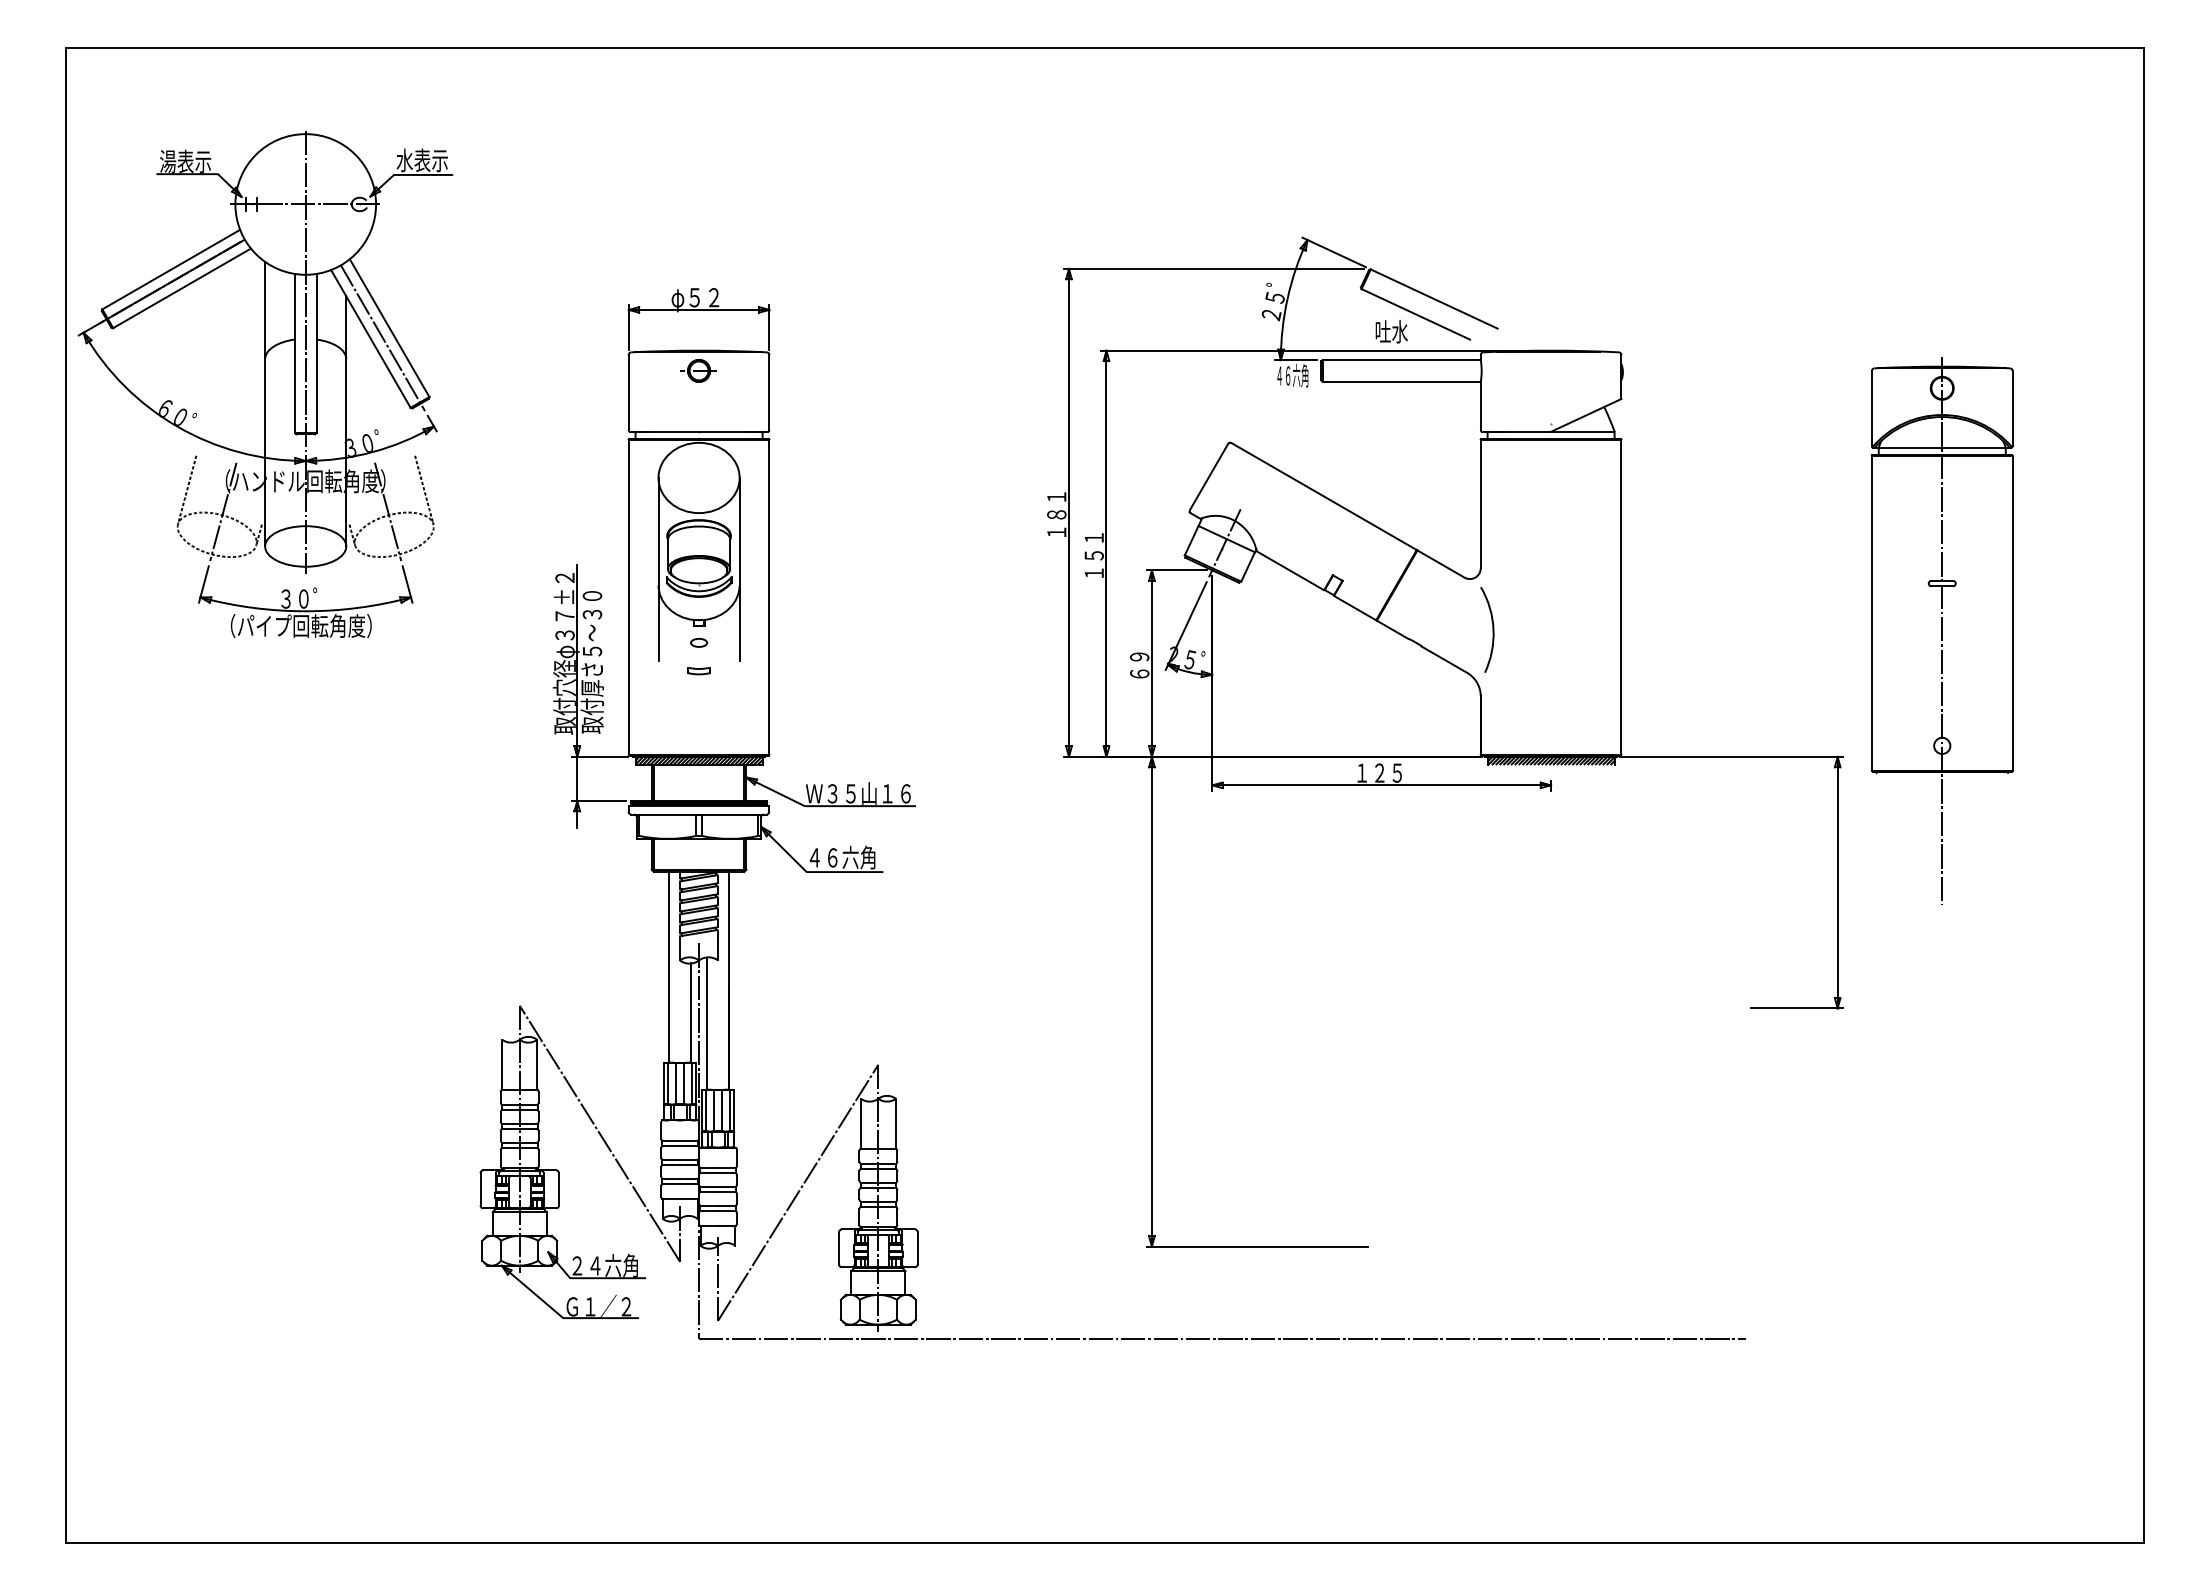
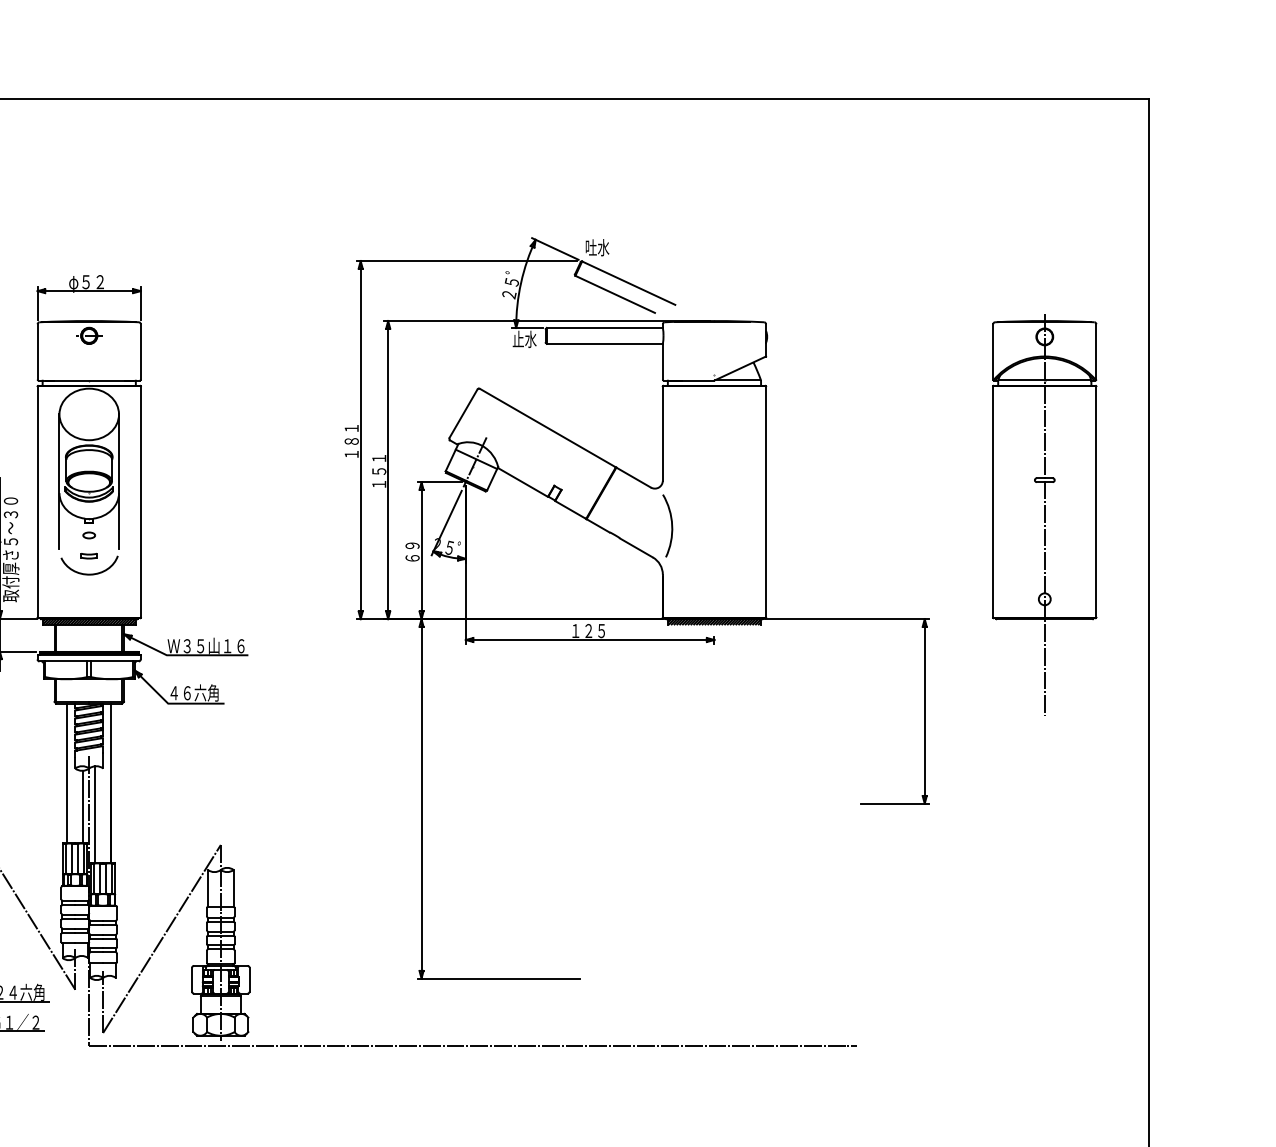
text: (1391, 331) -> (597, 247), moved
text: (1292, 375) -> (524, 339), ４６六角 -> 止水
part: (1941, 630) -> (1044, 514), moved
curve: (699, 695) -> (89, 574), added

